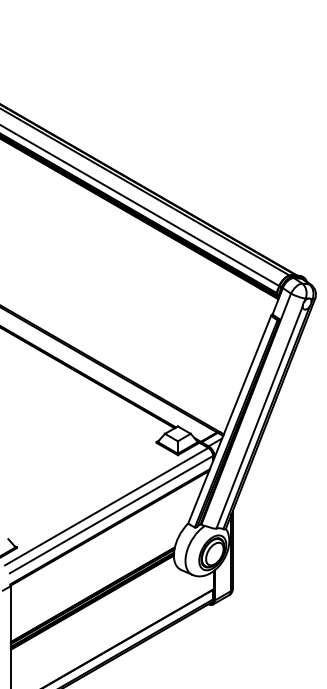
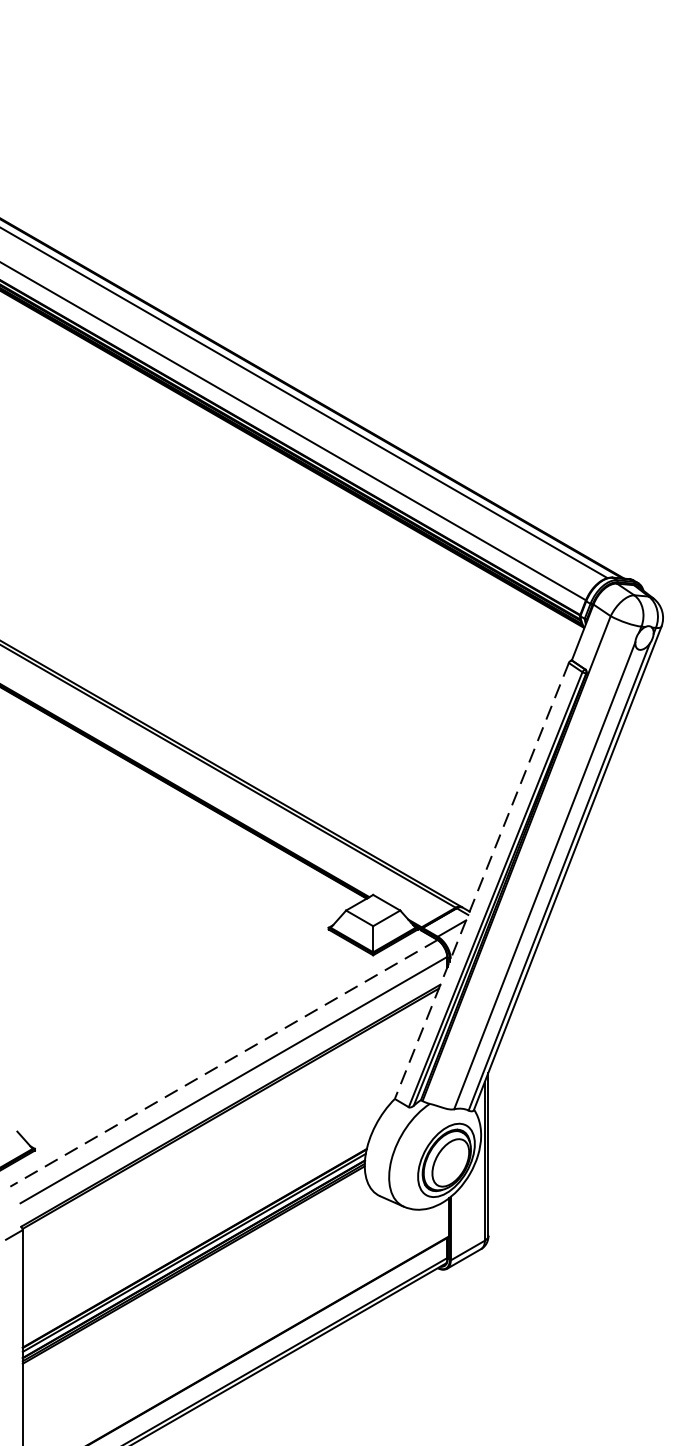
line: (229, 419) -> (481, 880), solid -> dashed
line: (106, 506) -> (223, 1063), solid -> dashed

